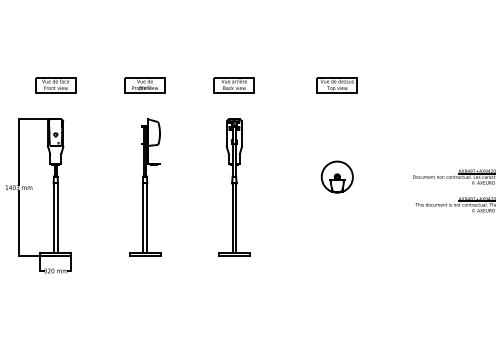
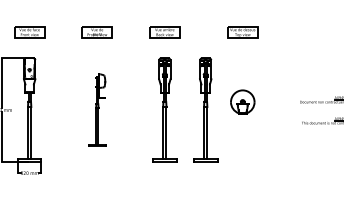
part: (145, 187) -> (97, 110), size x0.7
part: (288, 187) -> (205, 110), added

